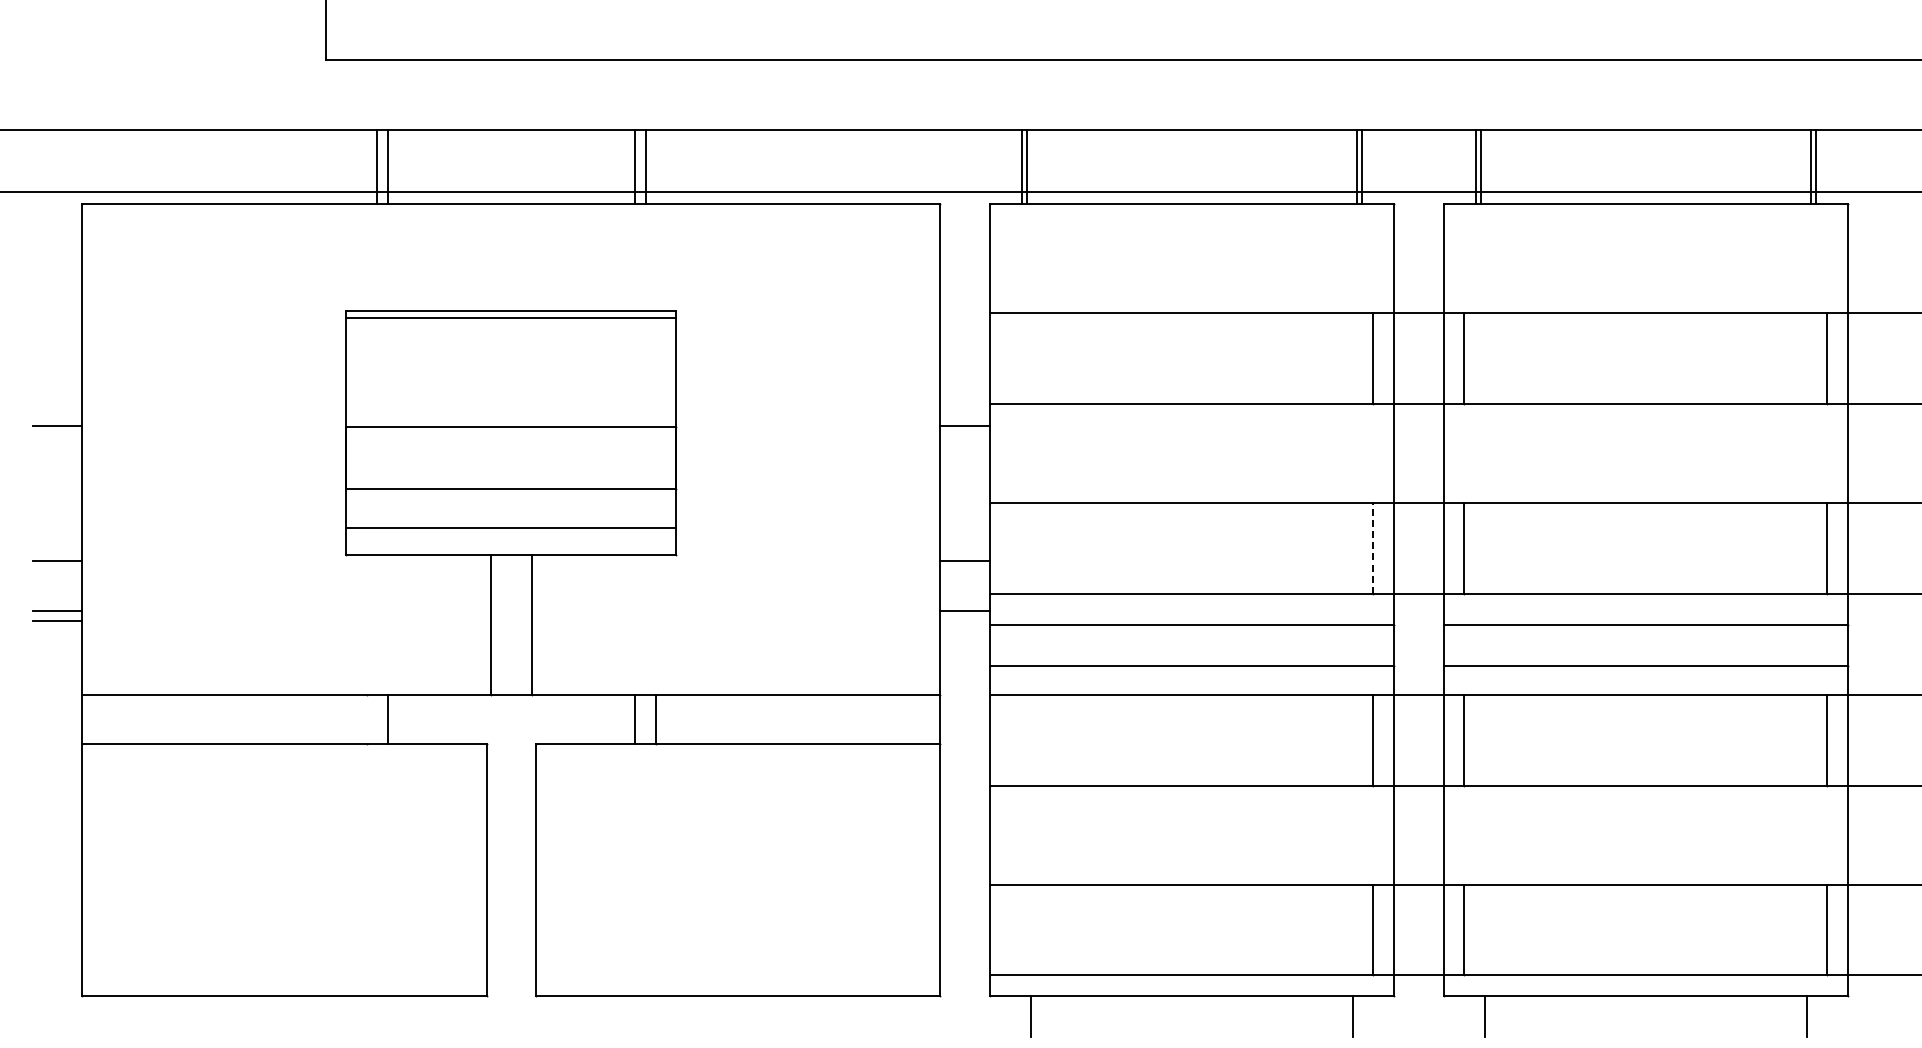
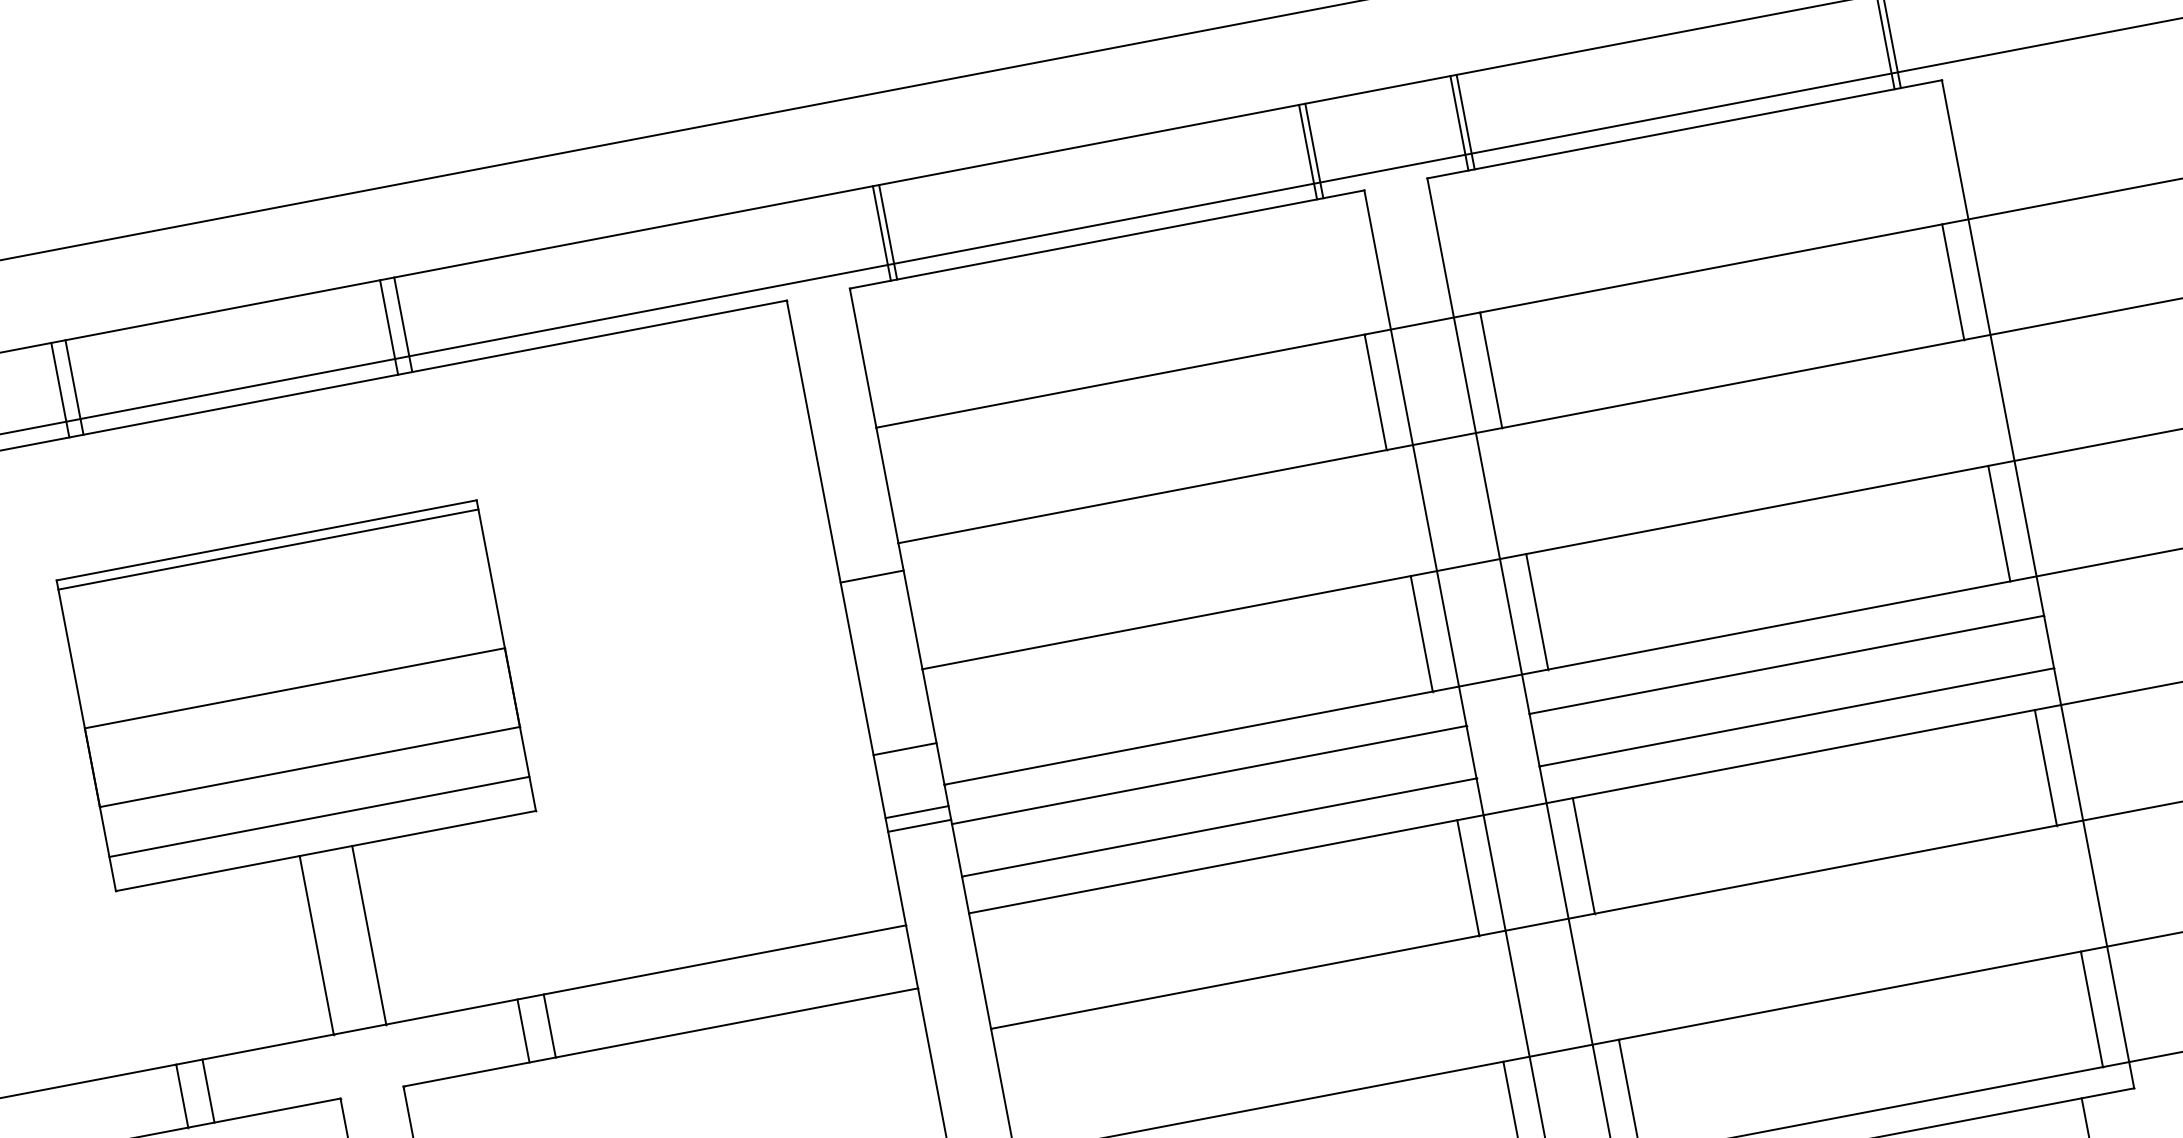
line: (1373, 548) -> (1421, 633), dashed -> solid
line: (964, 621) -> (918, 826), added
line: (367, 719) -> (182, 1095), added

